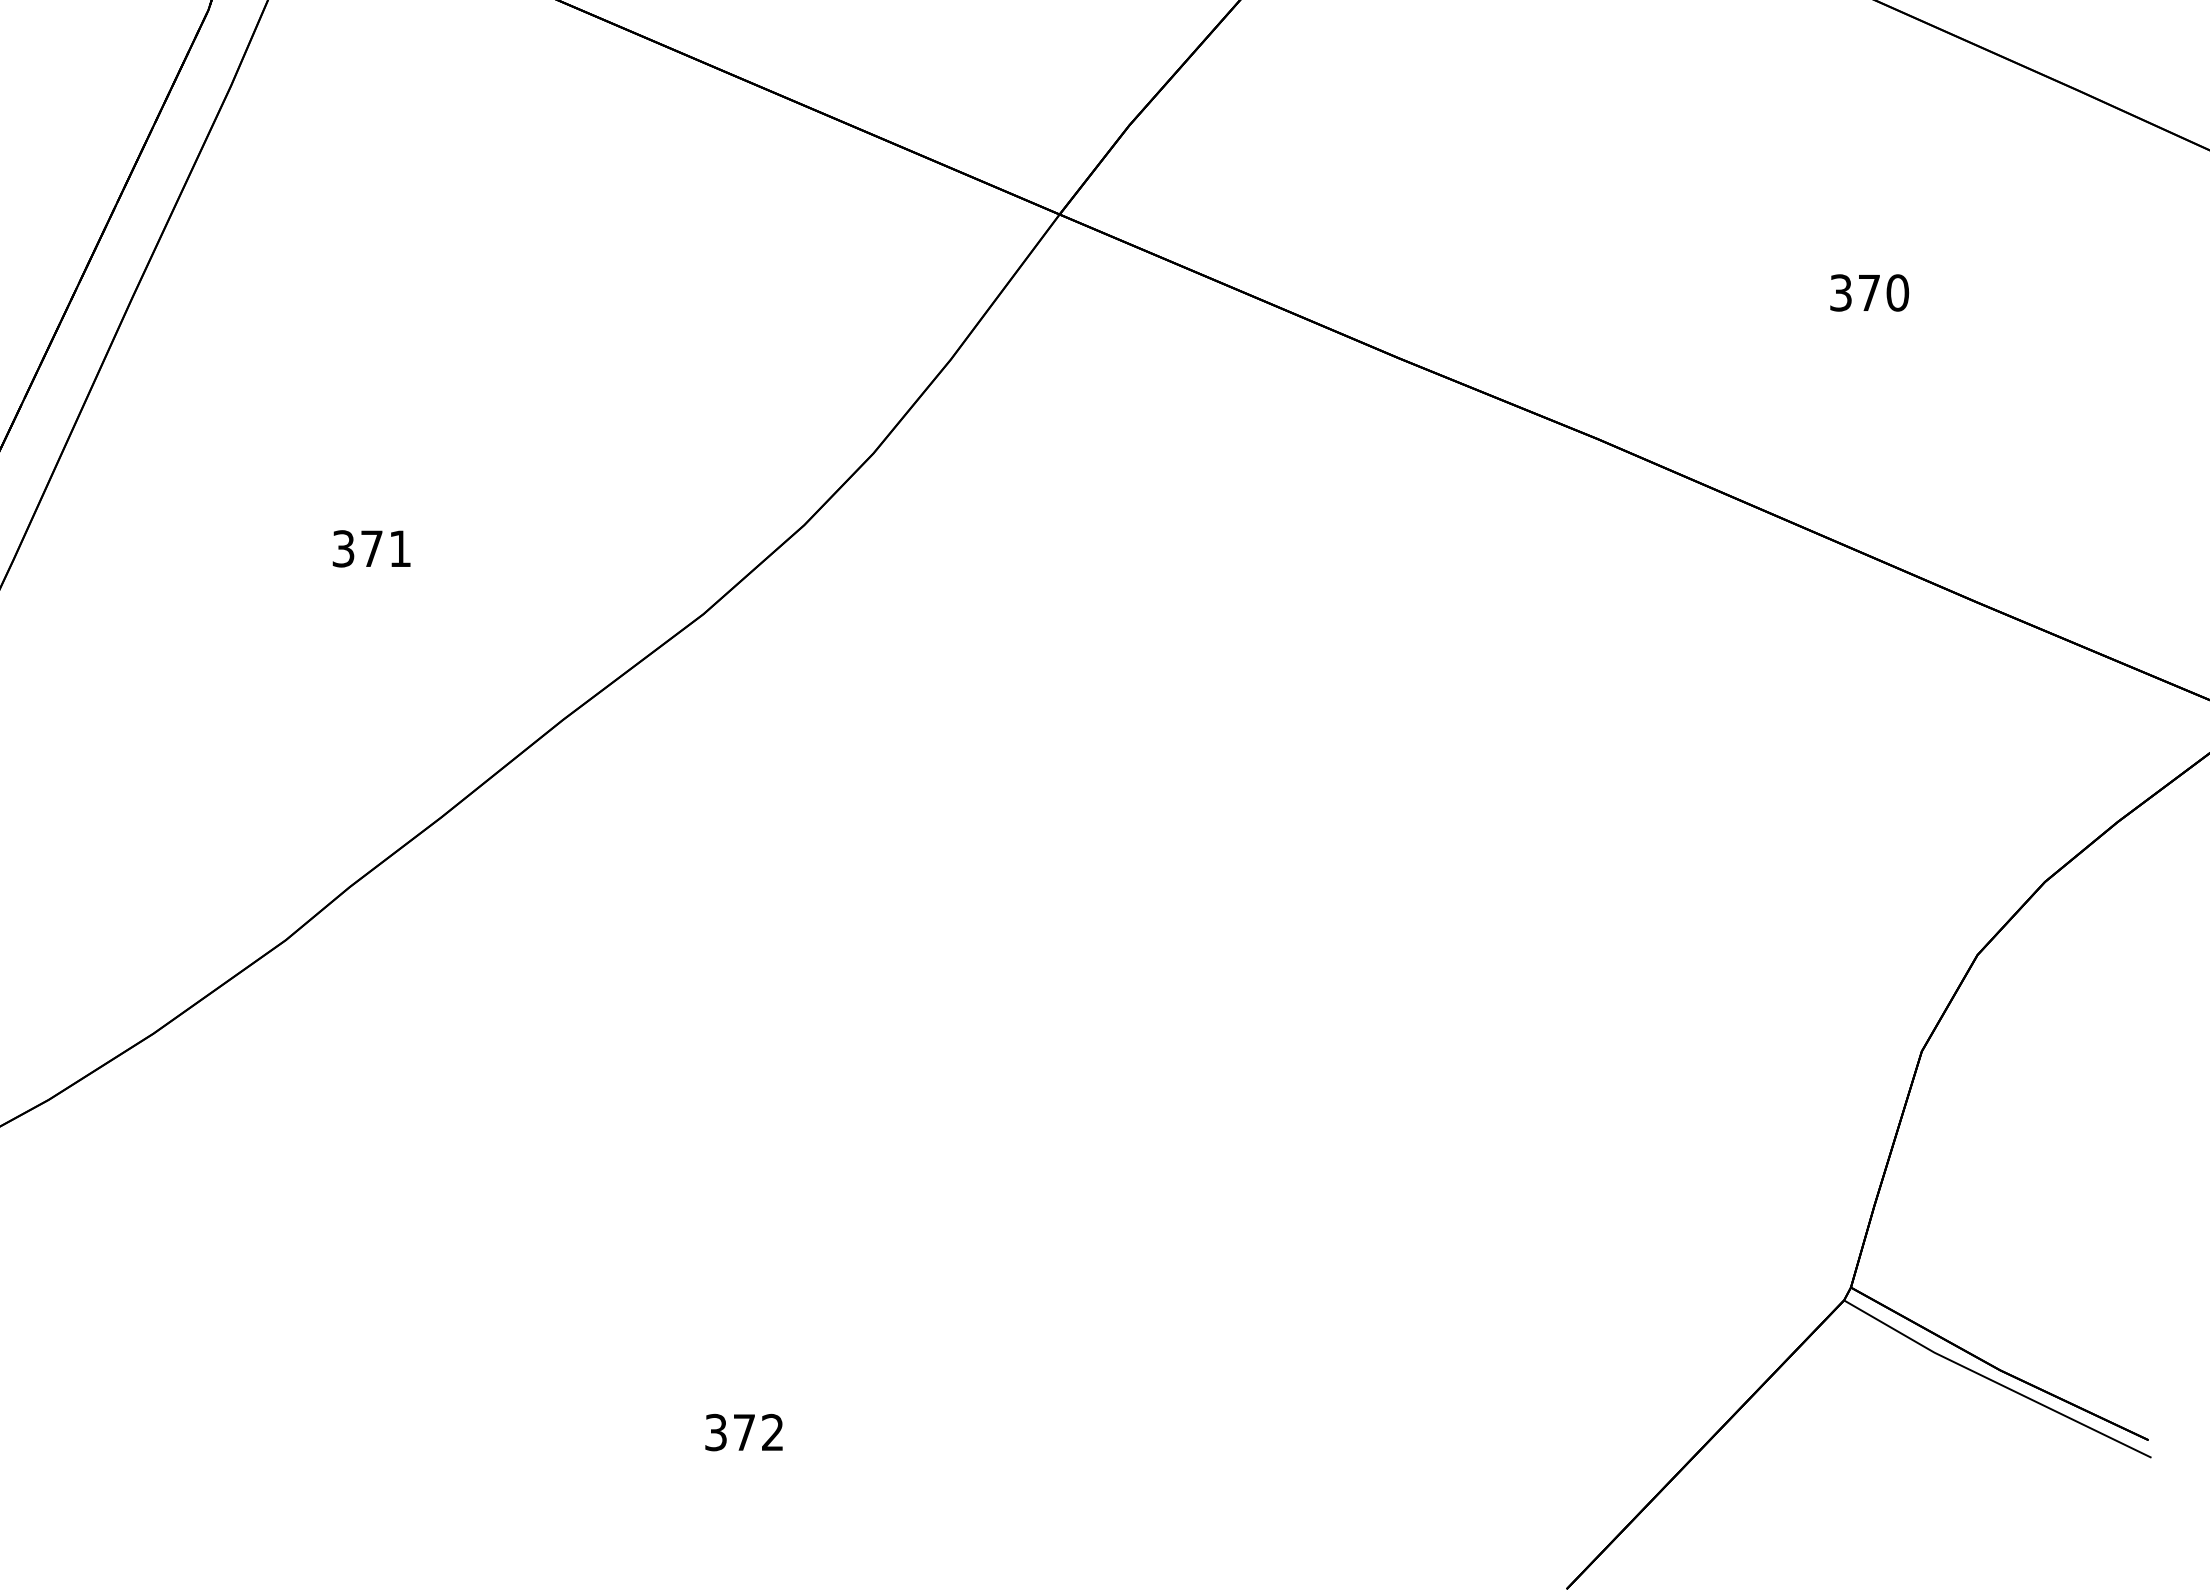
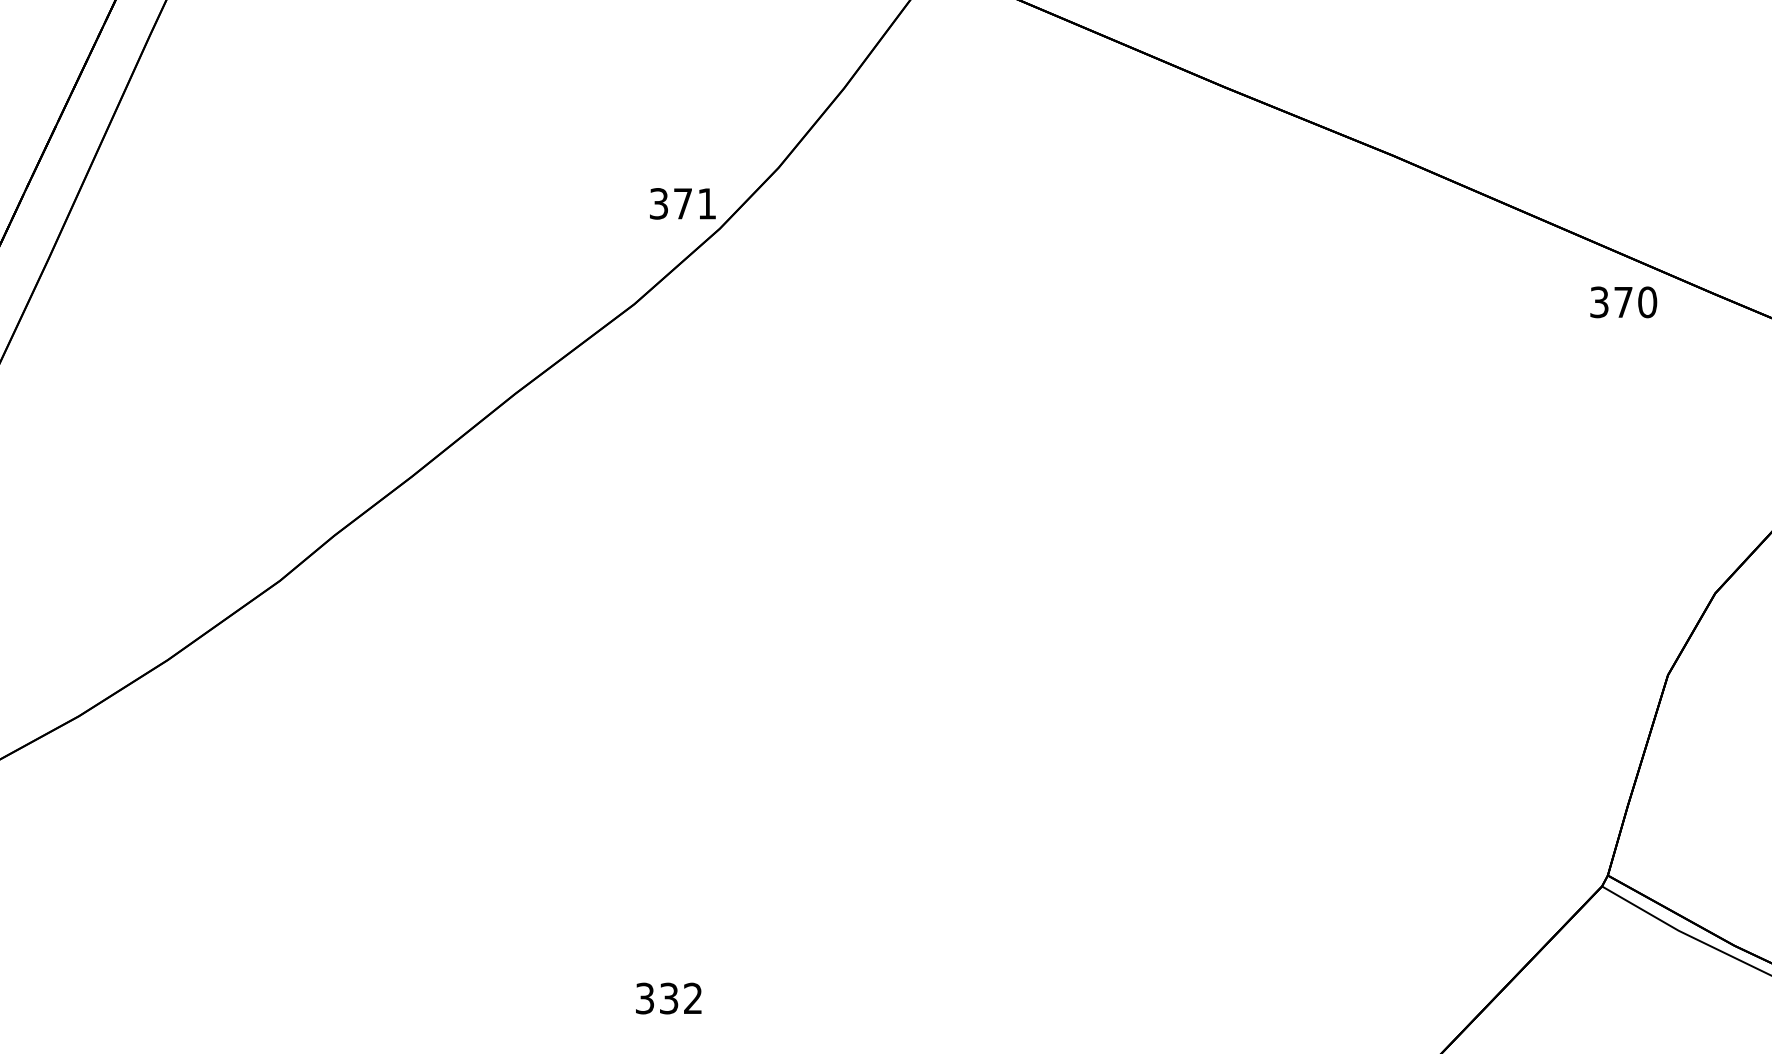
text: (1869, 292) -> (1623, 301), moved
text: (371, 548) -> (682, 203), moved
text: (744, 1432) -> (669, 998), 372 -> 332

